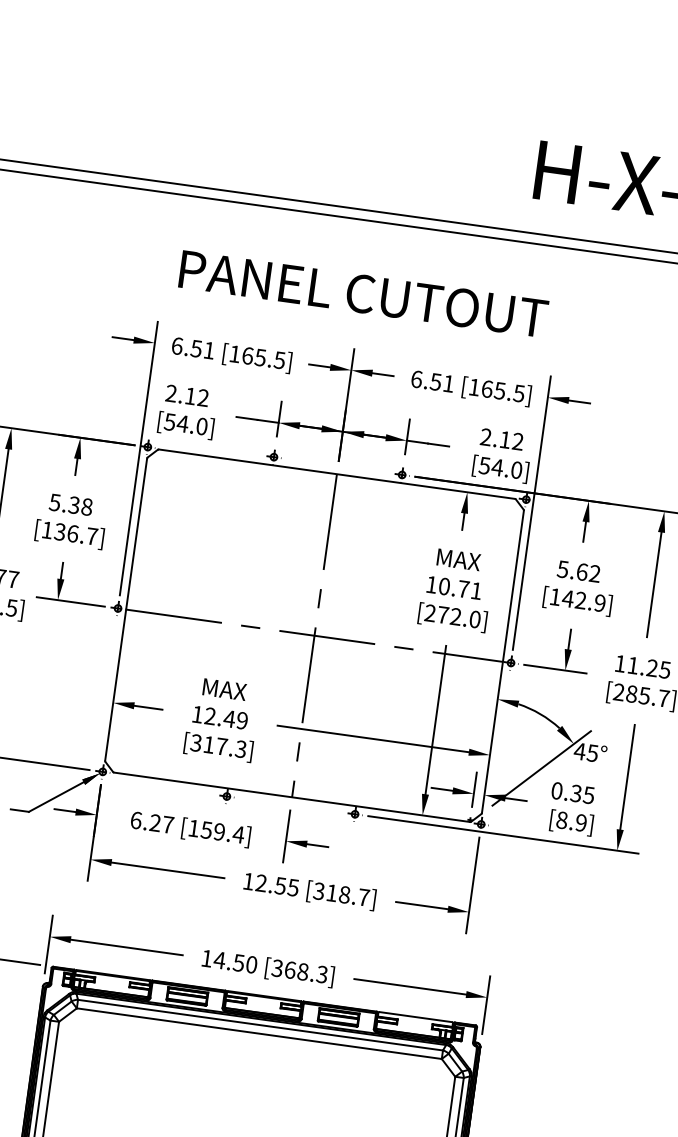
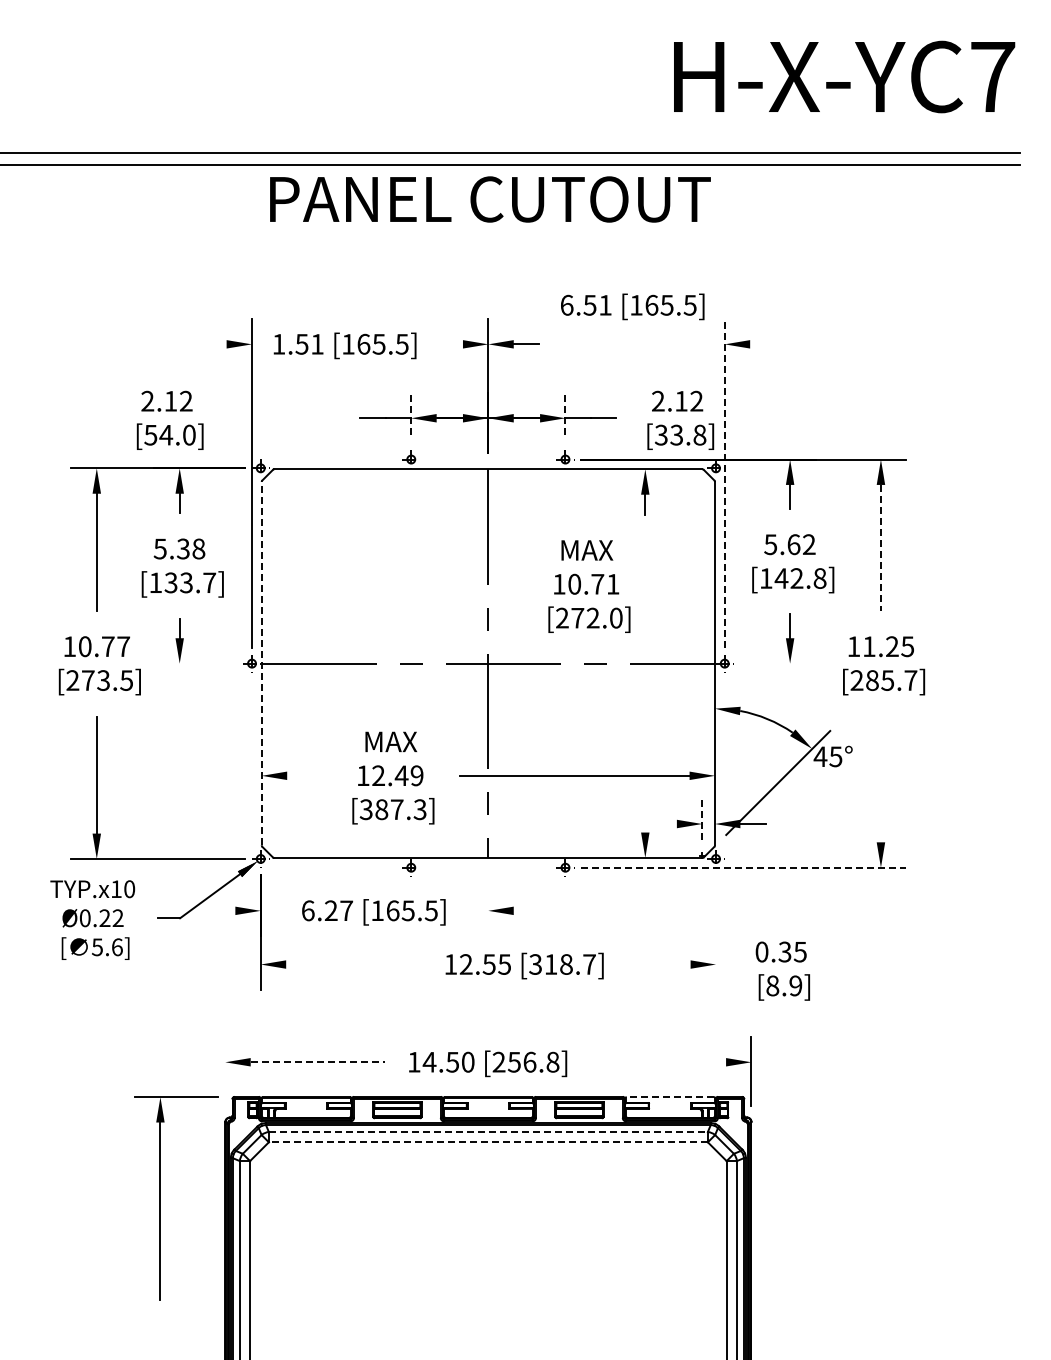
text: (363, 294) -> (490, 199), moved
line: (122, 338) -> (213, 344), removed
text: (177, 345) -> (279, 343), 6.51 -> 1.51
line: (319, 365) -> (449, 344), removed
text: (471, 387) -> (632, 306), moved
line: (579, 402) -> (762, 344), removed
text: (187, 411) -> (169, 419), moved
line: (279, 418) -> (411, 413), solid -> dashed
line: (407, 436) -> (565, 413), solid -> dashed
text: (500, 467) -> (680, 434), [54.0] -> [33.8]
line: (531, 512) -> (724, 482), solid -> dashed
text: (72, 533) -> (186, 582), [136.7] -> [133.7]
line: (653, 584) -> (880, 547), solid -> dashed
text: (456, 590) -> (589, 586), moved
line: (71, 601) -> (195, 663), removed
text: (599, 603) -> (819, 578), [142.9] -> [142.8]
line: (125, 609) -> (261, 663), solid -> dashed
line: (554, 668) -> (777, 663), removed
line: (147, 707) -> (303, 775), removed
line: (435, 720) -> (645, 743), removed
text: (208, 744) -> (381, 809), [317.3] -> [387.3]
line: (627, 777) -> (880, 779), removed
line: (441, 789) -> (663, 824), removed
line: (474, 790) -> (702, 819), solid -> dashed
text: (571, 808) -> (782, 970), moved
line: (65, 810) -> (222, 910), removed
text: (222, 832) -> (412, 910), [159.4] -> [165.5]
line: (503, 834) -> (744, 867), solid -> dashed
line: (286, 835) -> (488, 904), removed
line: (317, 845) -> (526, 910), removed
line: (167, 870) -> (353, 964), removed
line: (473, 884) -> (716, 931), removed
line: (422, 905) -> (659, 964), removed
line: (48, 944) -> (225, 1071), removed
line: (127, 947) -> (318, 1062), solid -> dashed
text: (299, 970) -> (525, 1061), [368.3] -> [256.8]
line: (409, 986) -> (658, 1062), removed
line: (415, 1017) -> (670, 1097), solid -> dashed
line: (260, 1025) -> (488, 1132), solid -> dashed
line: (258, 1033) -> (487, 1142), solid -> dashed

